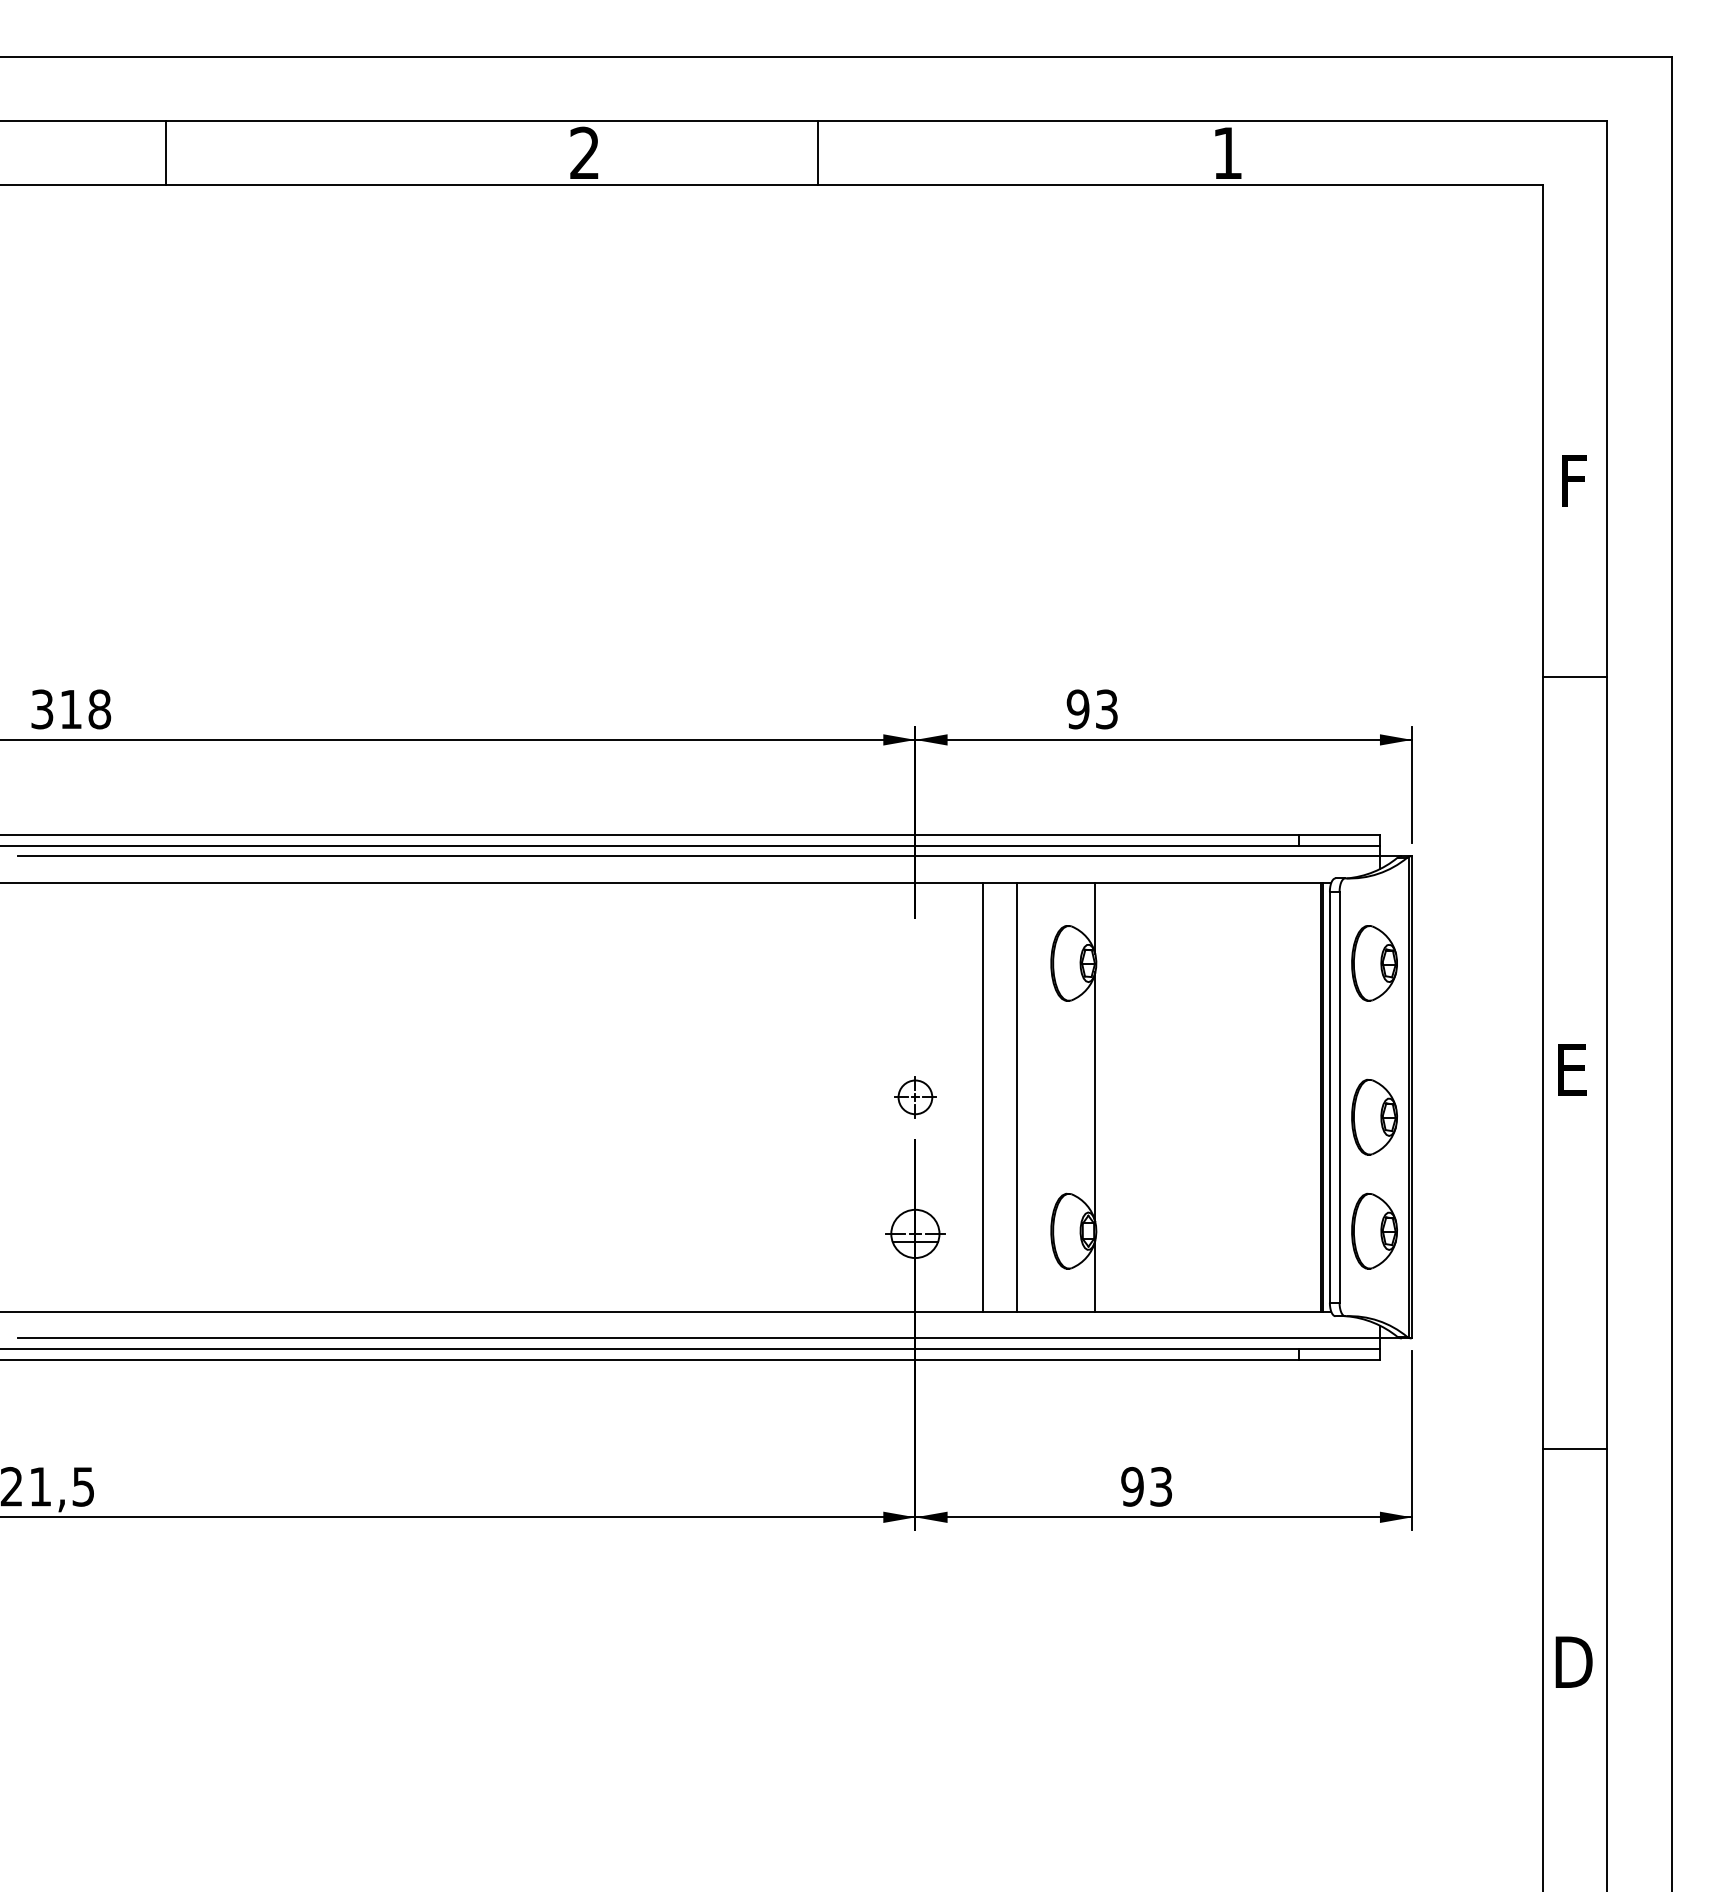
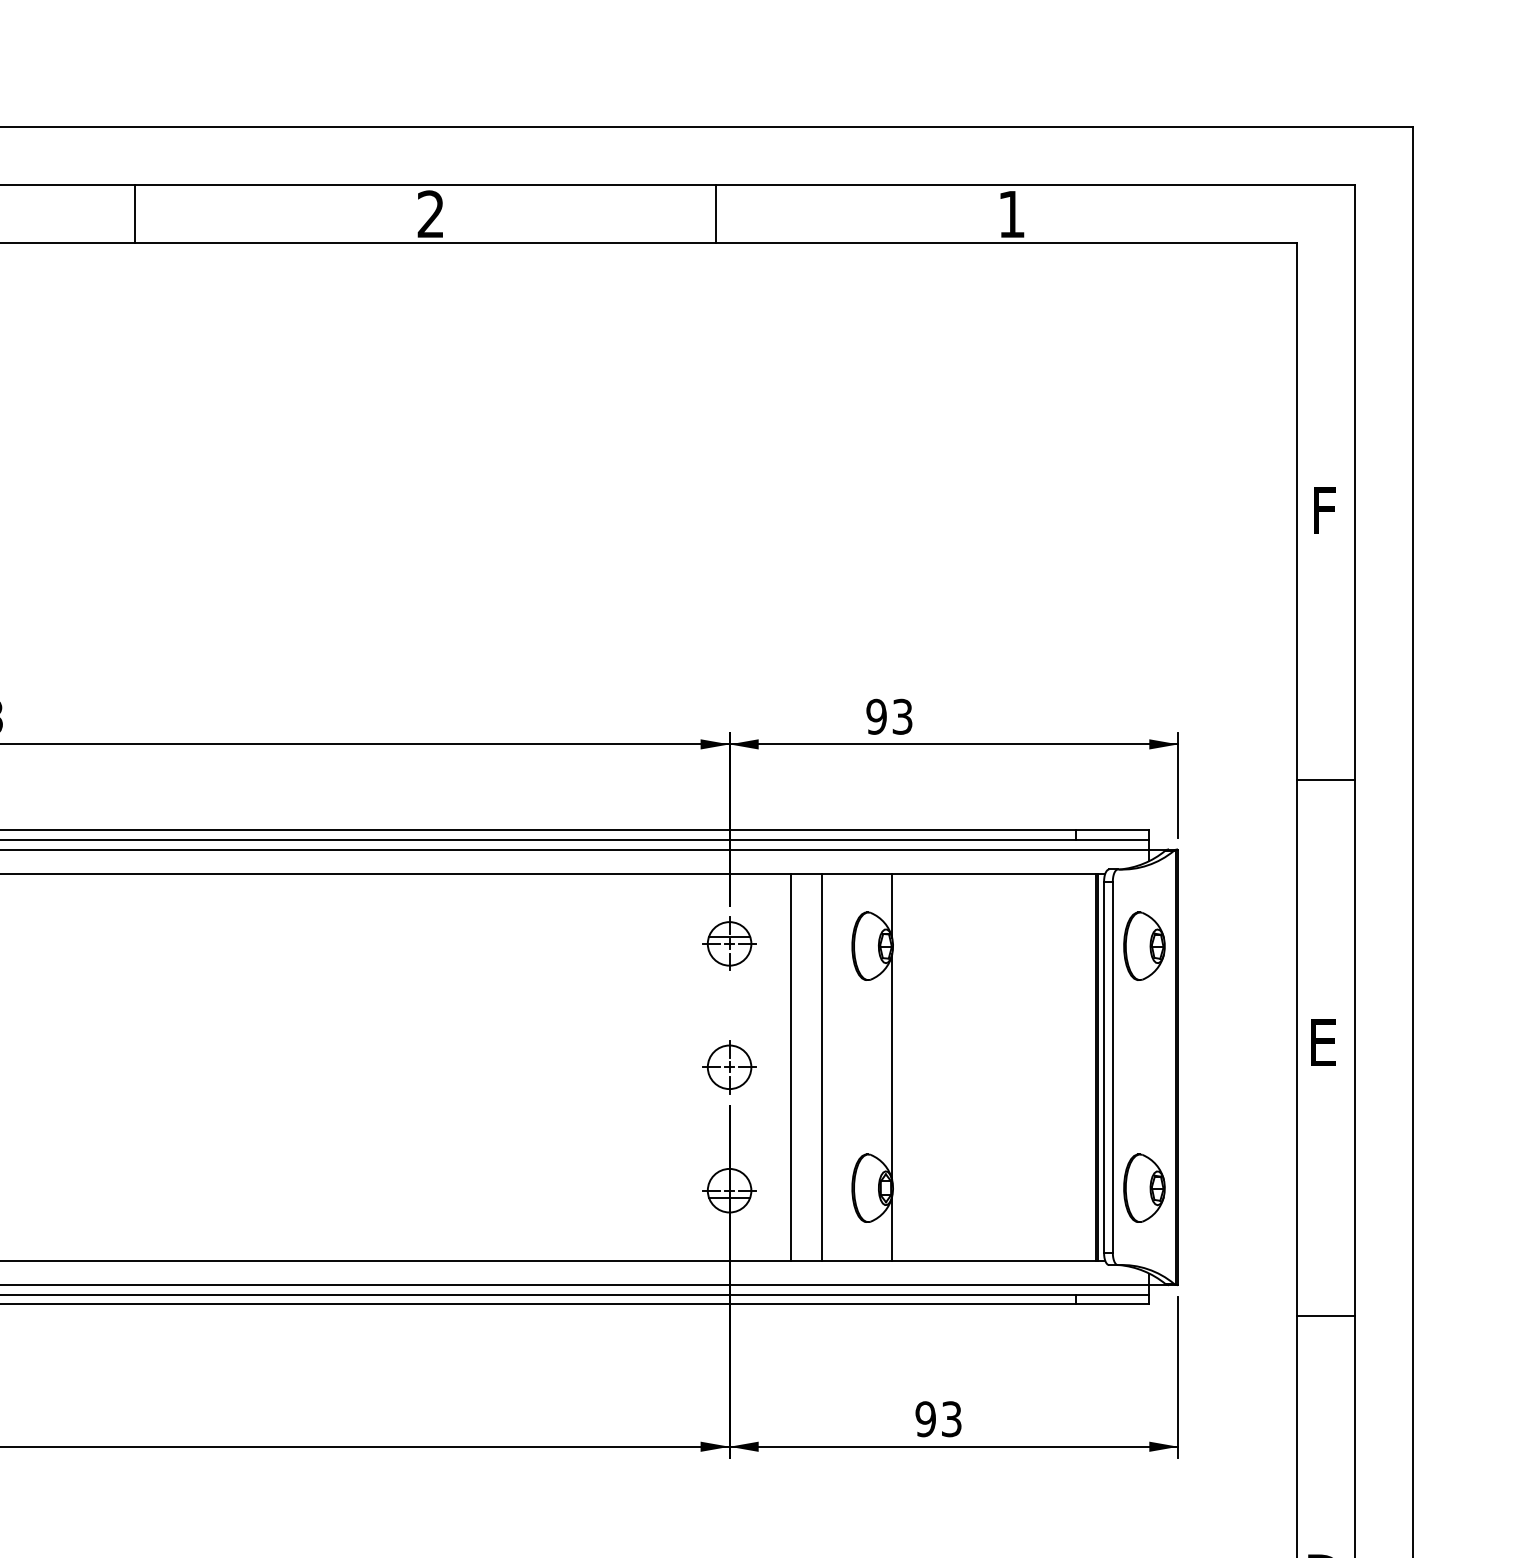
line: (166, 153) -> (135, 214), moved
line: (818, 153) -> (716, 214), moved
line: (1574, 676) -> (1325, 779), moved
part: (915, 960) -> (729, 943), added
part: (915, 1097) -> (729, 1067), size x1.43
part: (1374, 1116) -> (1144, 1084), removed
line: (1574, 1449) -> (1325, 1315), moved

